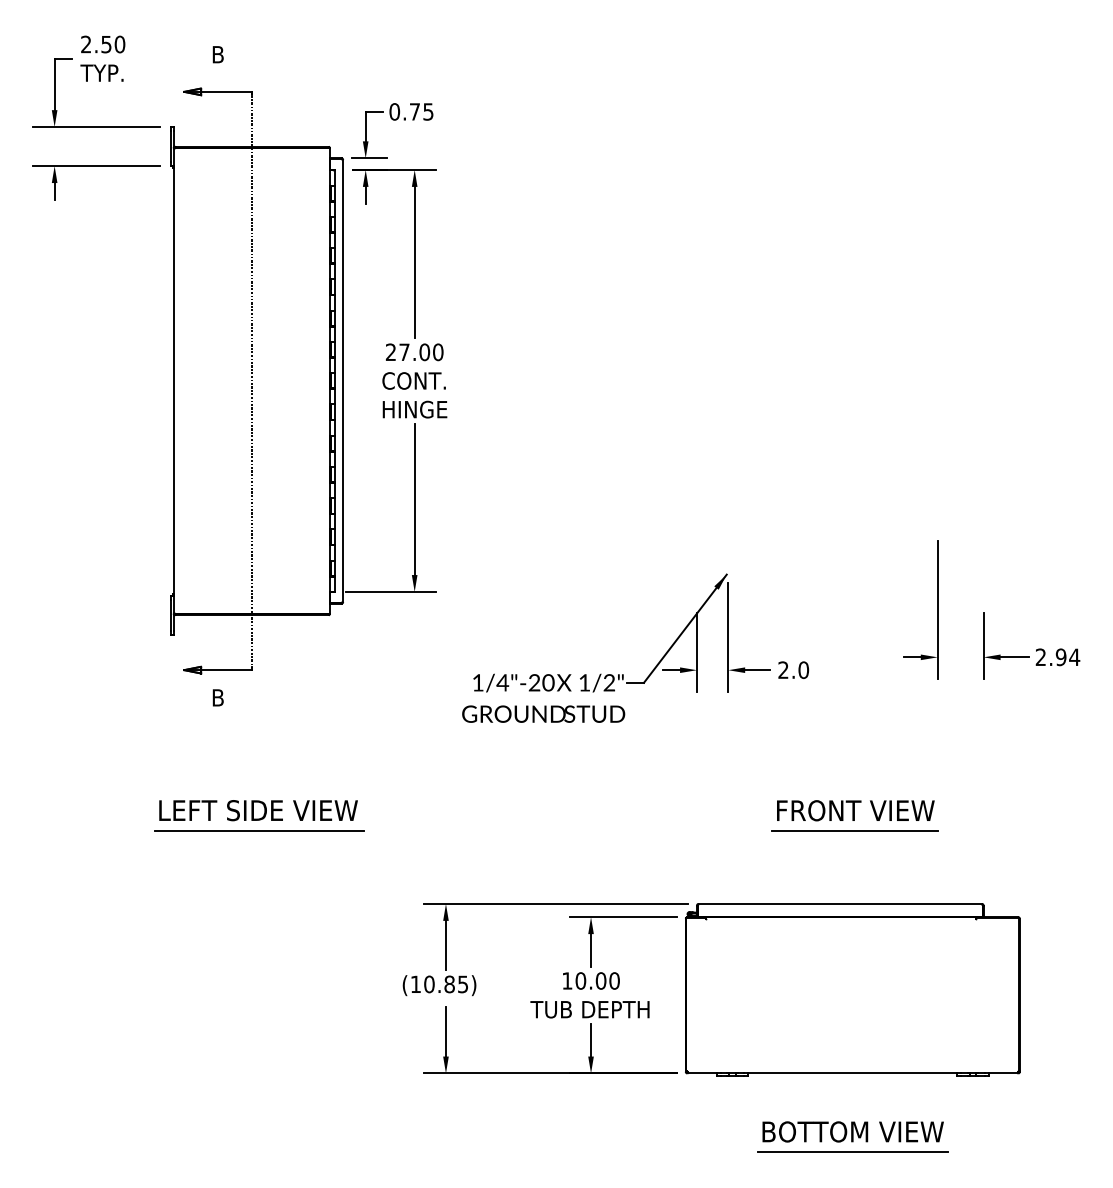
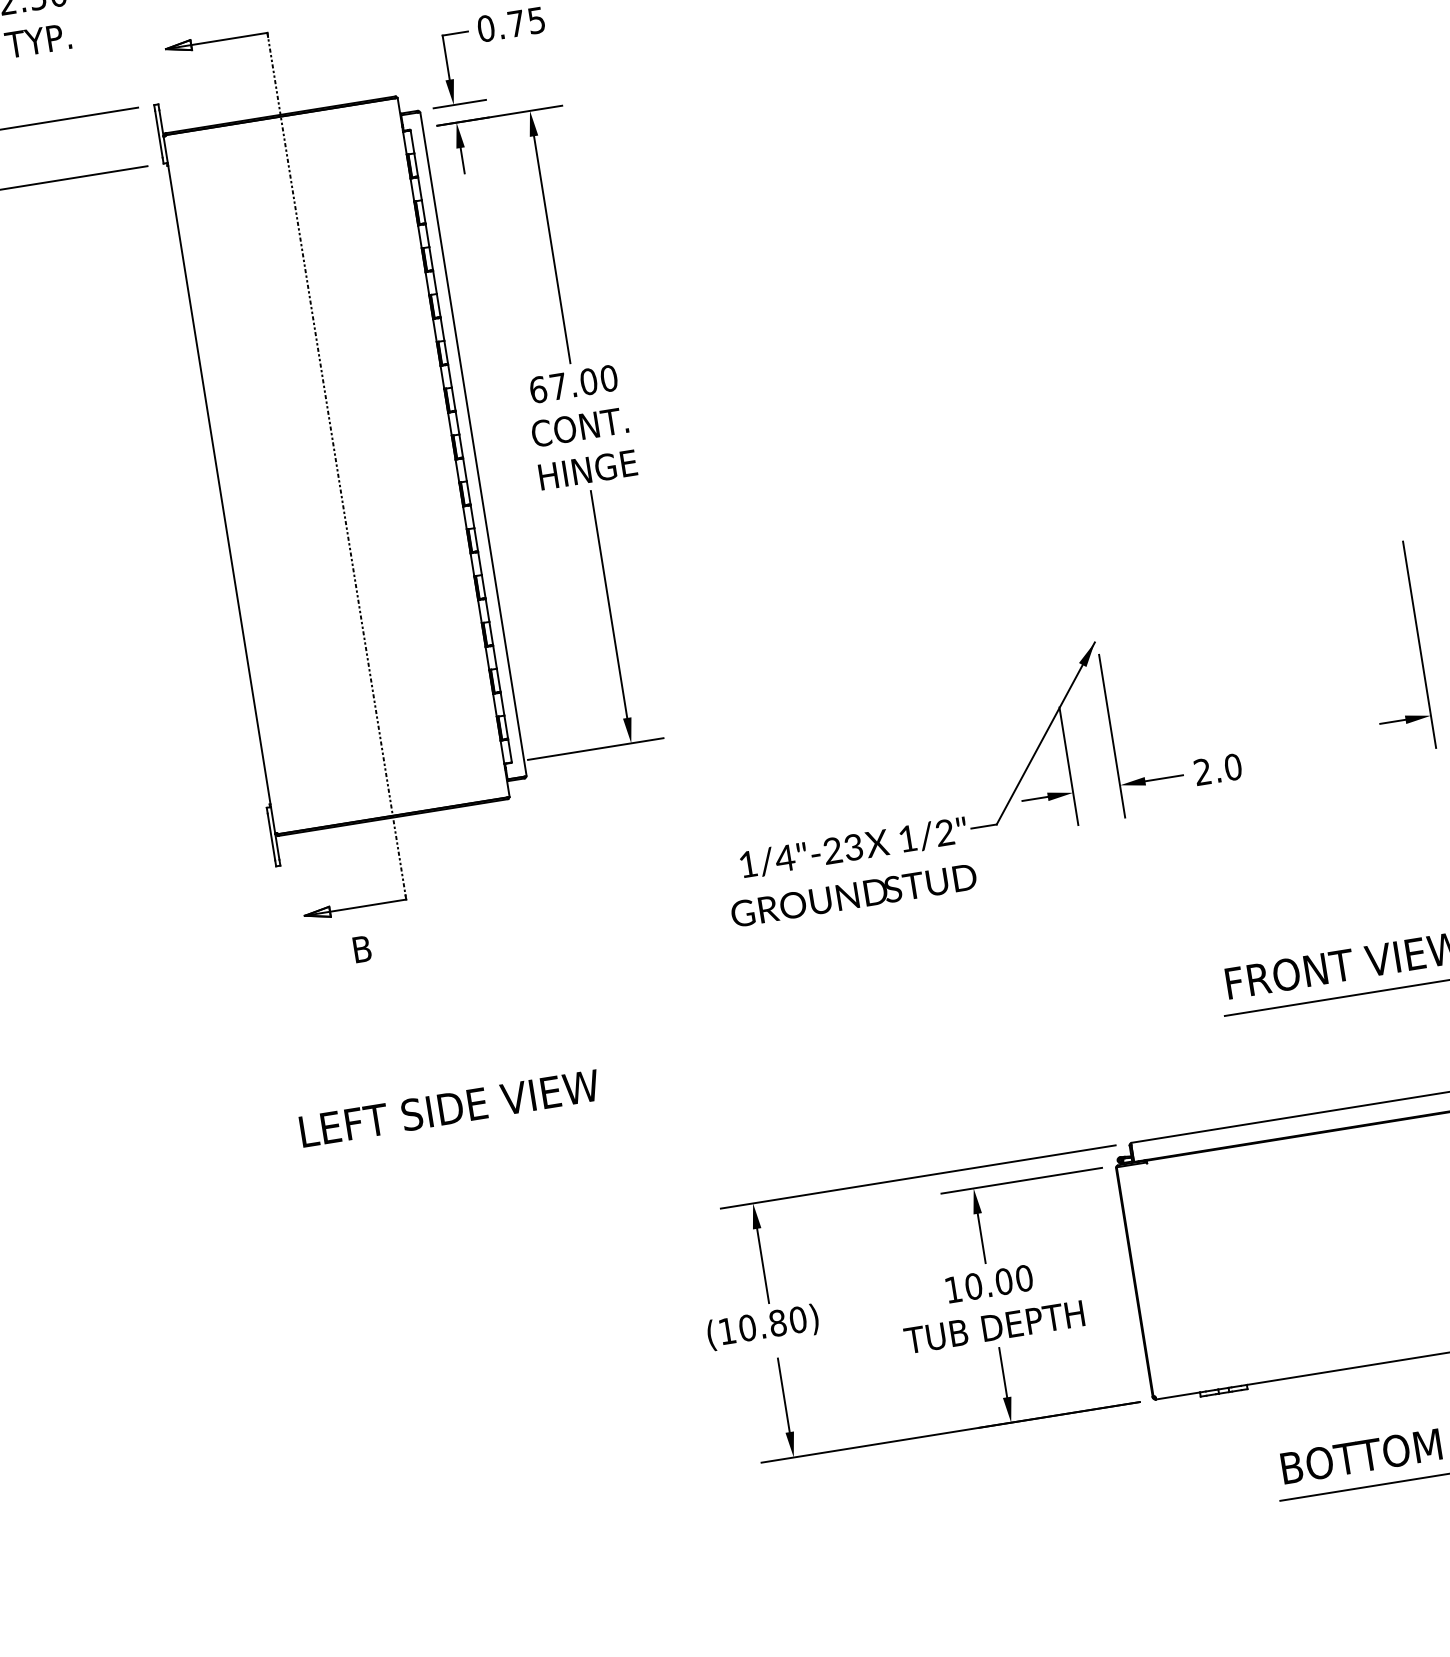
text: (390, 352) -> (537, 390), 27.00 -> 67.00
text: (548, 682) -> (853, 846), 1/4"-20 -> 1/4"-23
line: (259, 831) -> (456, 1139), removed
text: (462, 984) -> (797, 1320), (10.85) -> (10.80)

